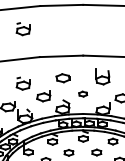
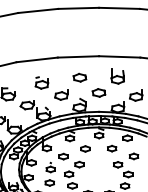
part: (22, 28) -> (41, 30), removed
part: (82, 93) -> (98, 92), size x1.67

